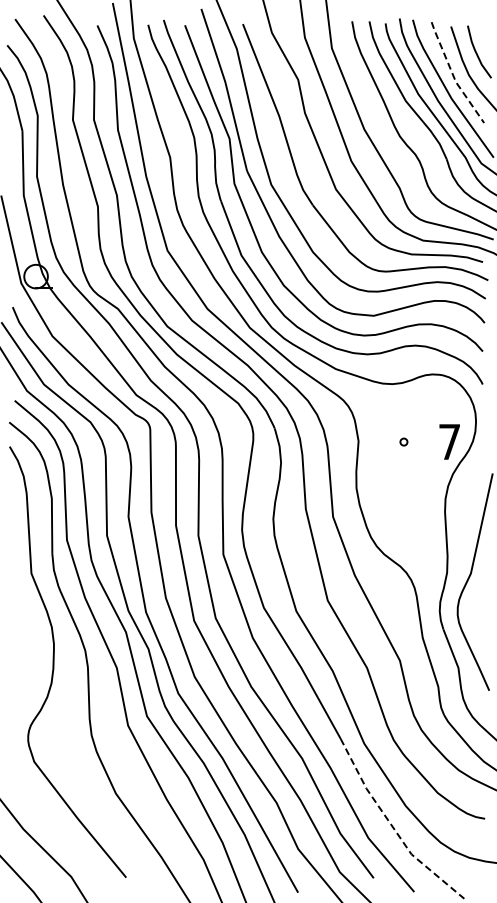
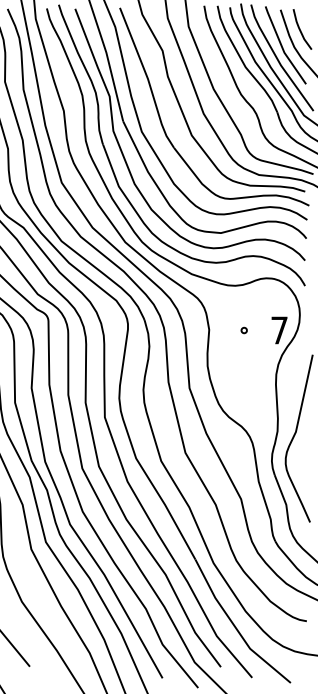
line: (452, 74) -> (281, 46), dashed -> solid
line: (392, 826) -> (235, 627), dashed -> solid

